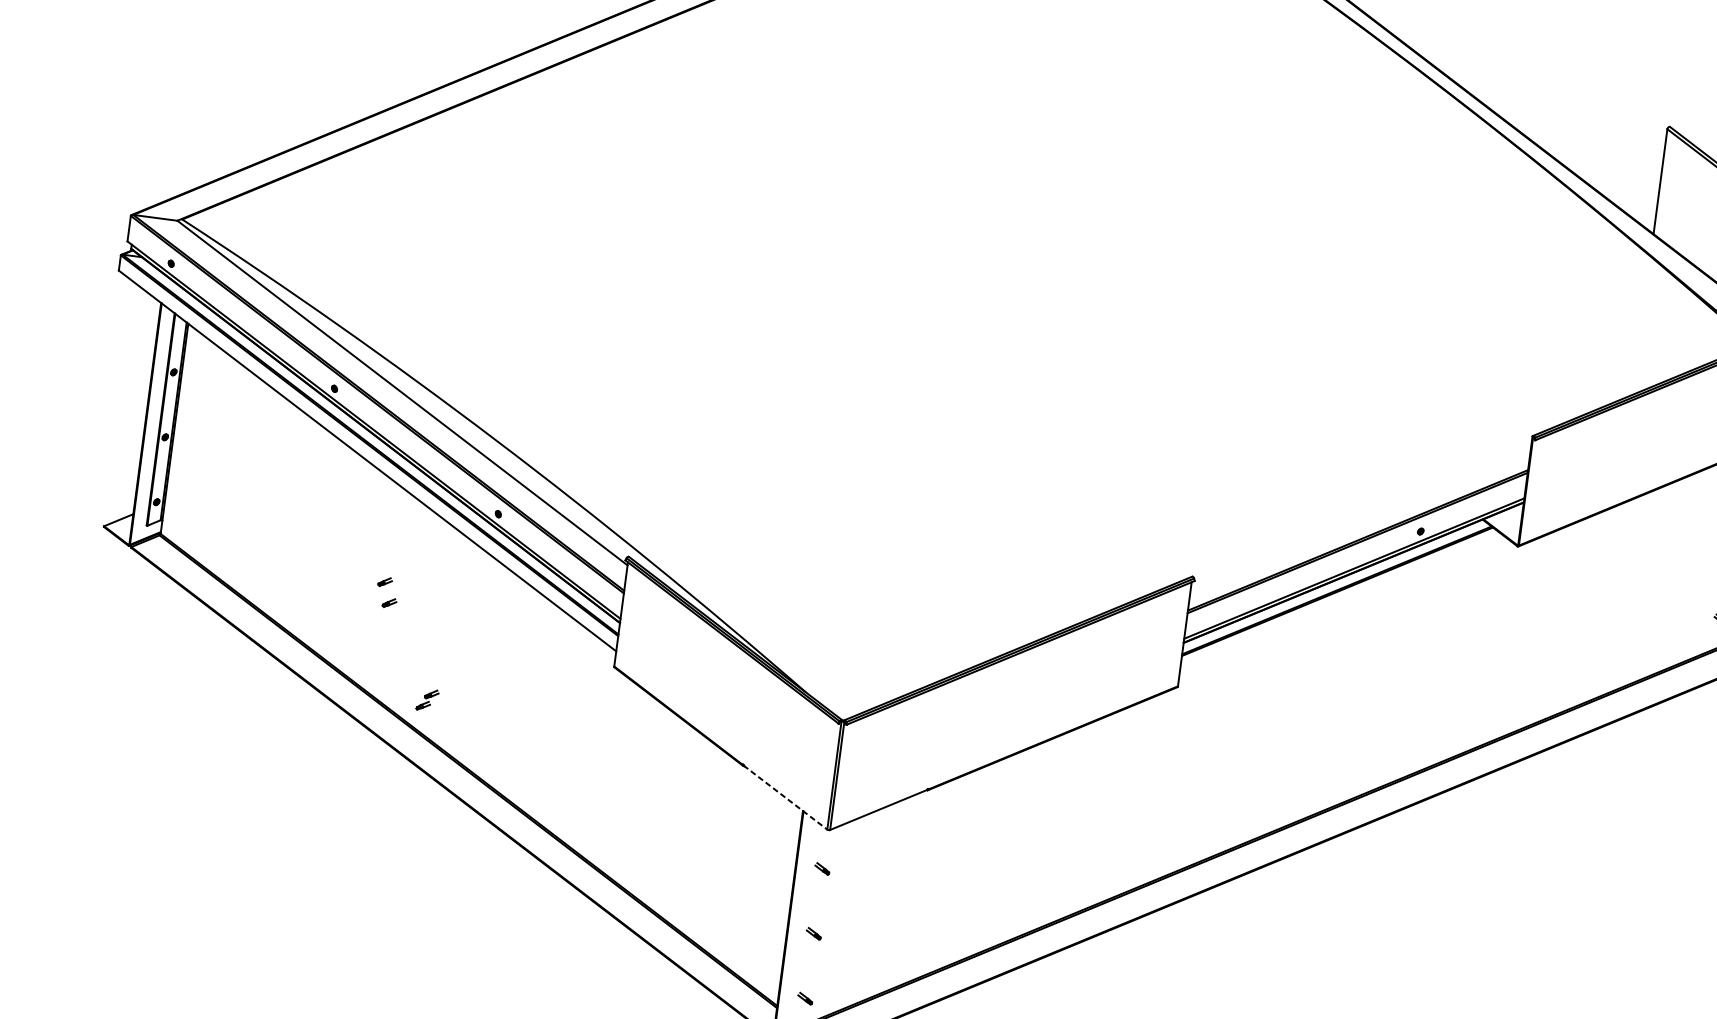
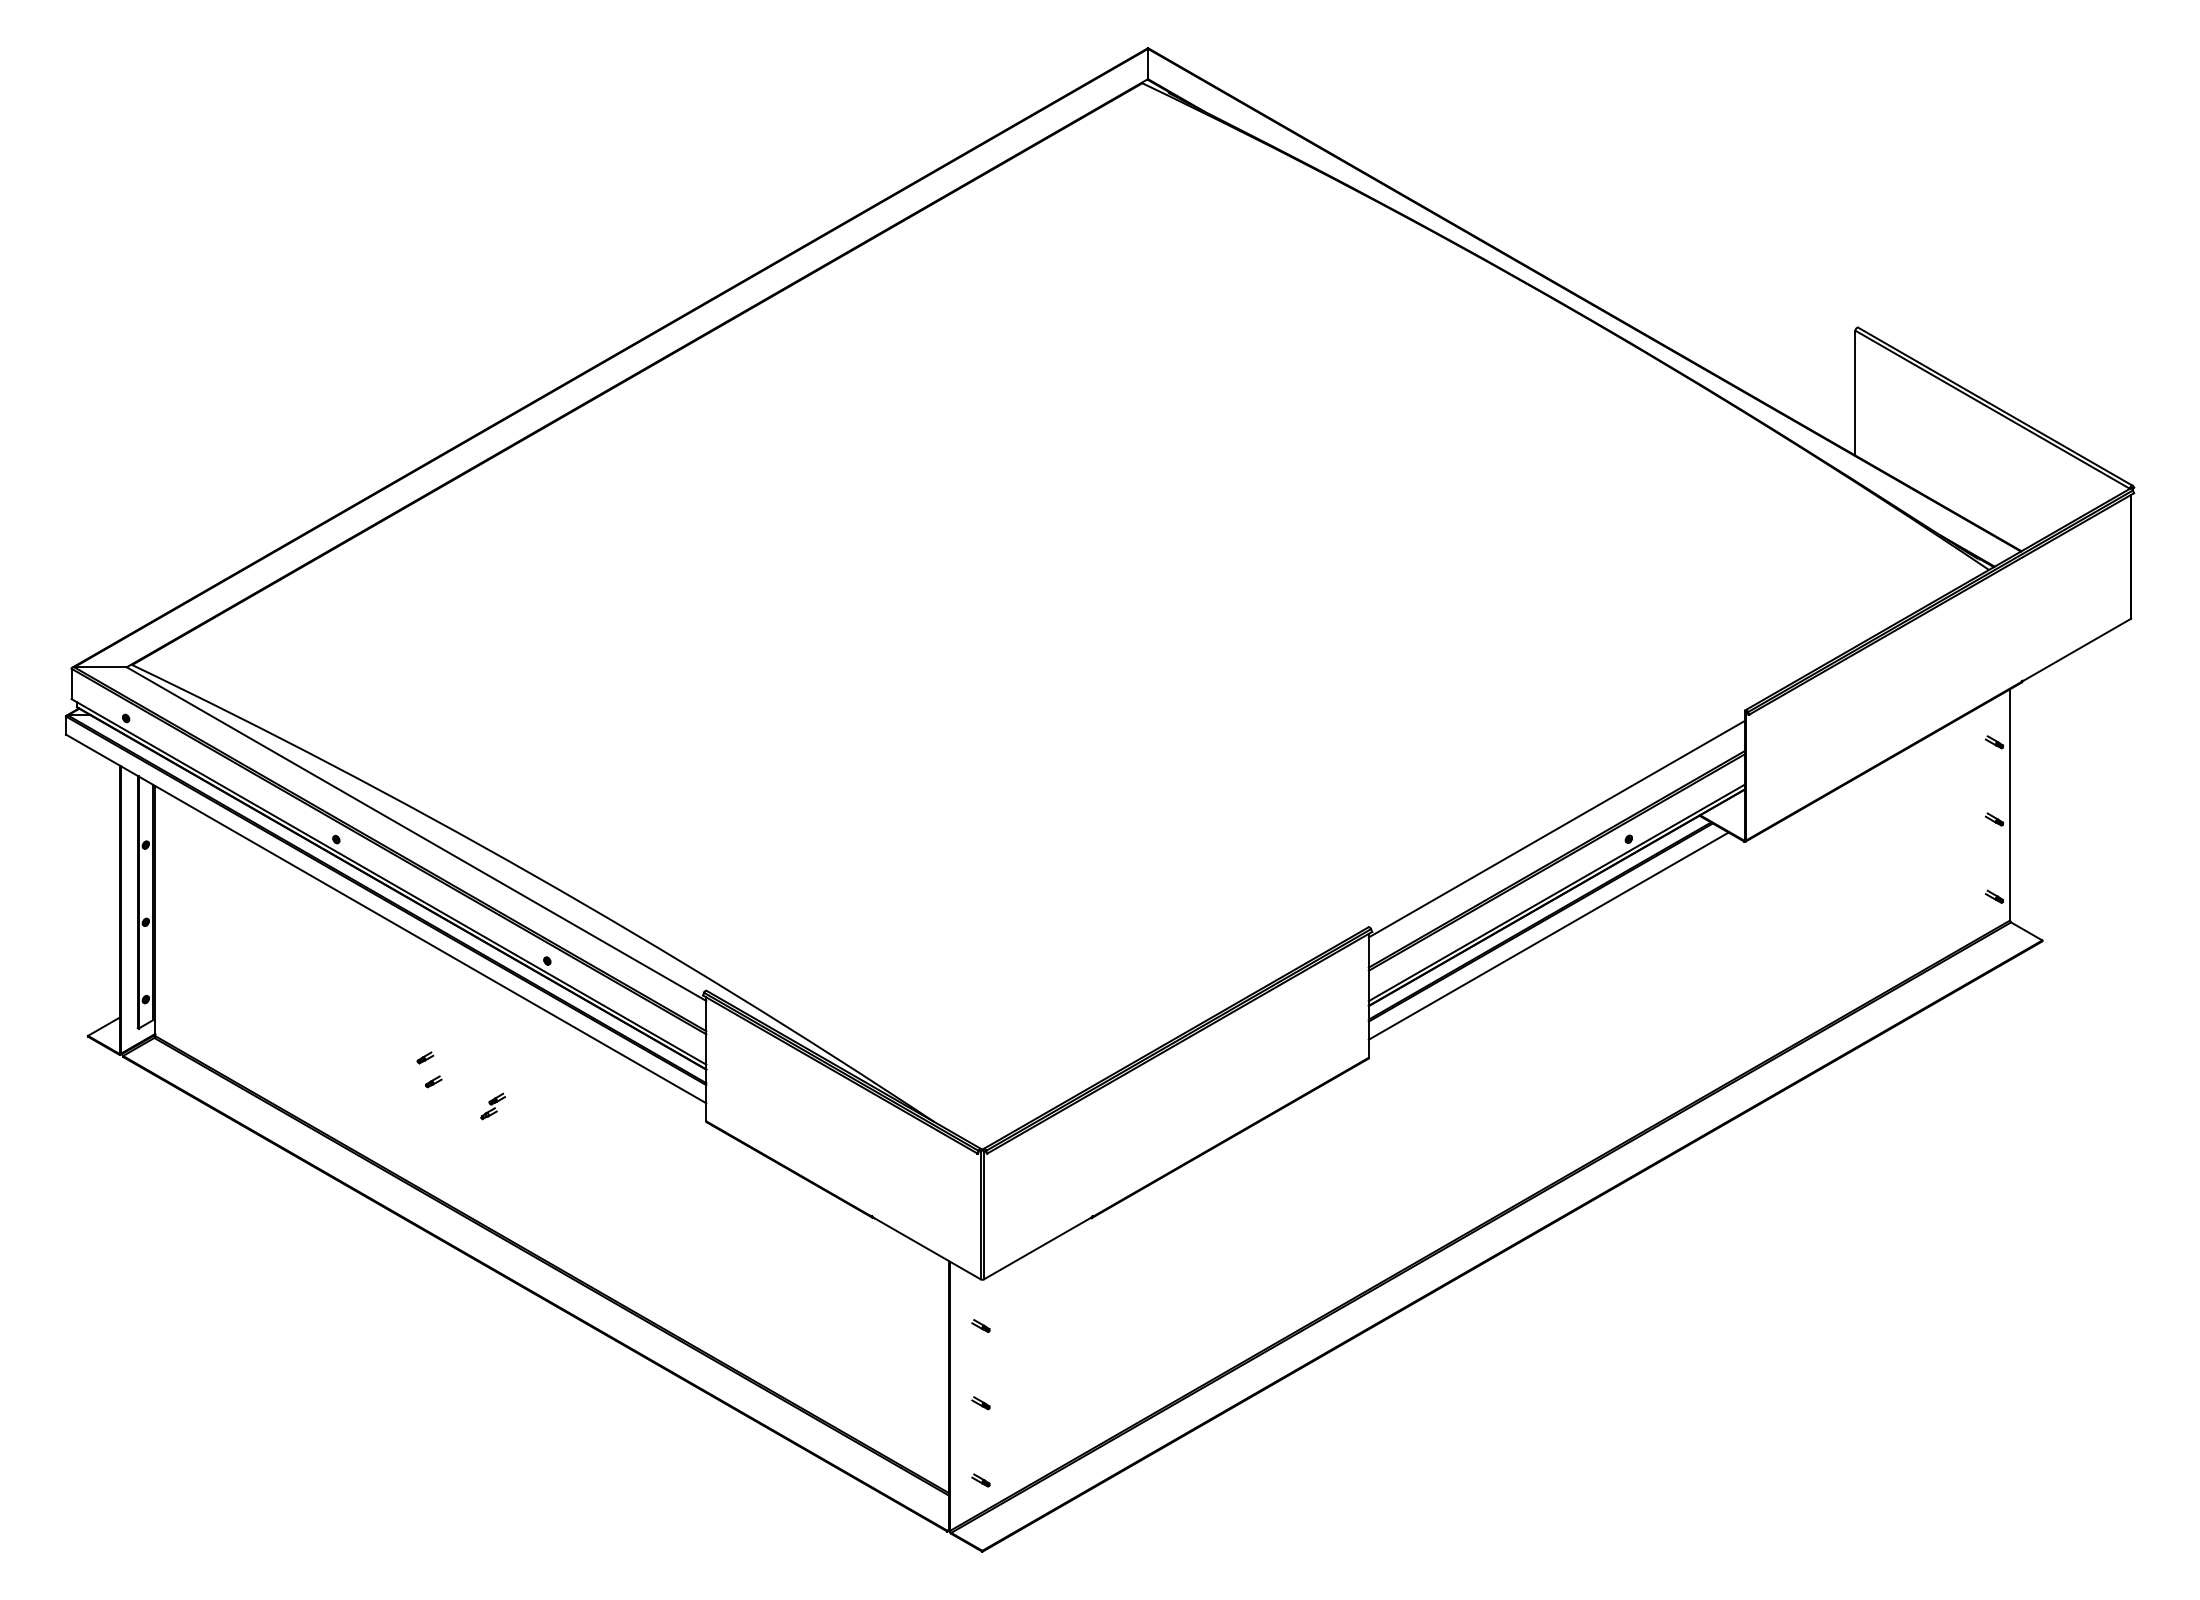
line: (1361, 514) -> (1556, 828), added
line: (1342, 603) -> (1548, 935), added
part: (427, 700) -> (493, 1106), moved
line: (786, 797) -> (927, 1248), dashed -> solid

